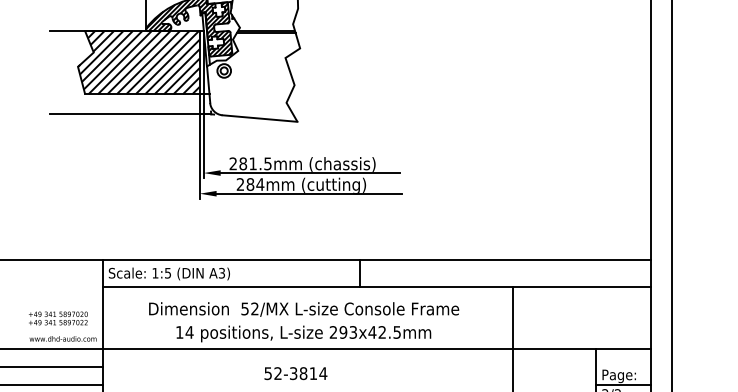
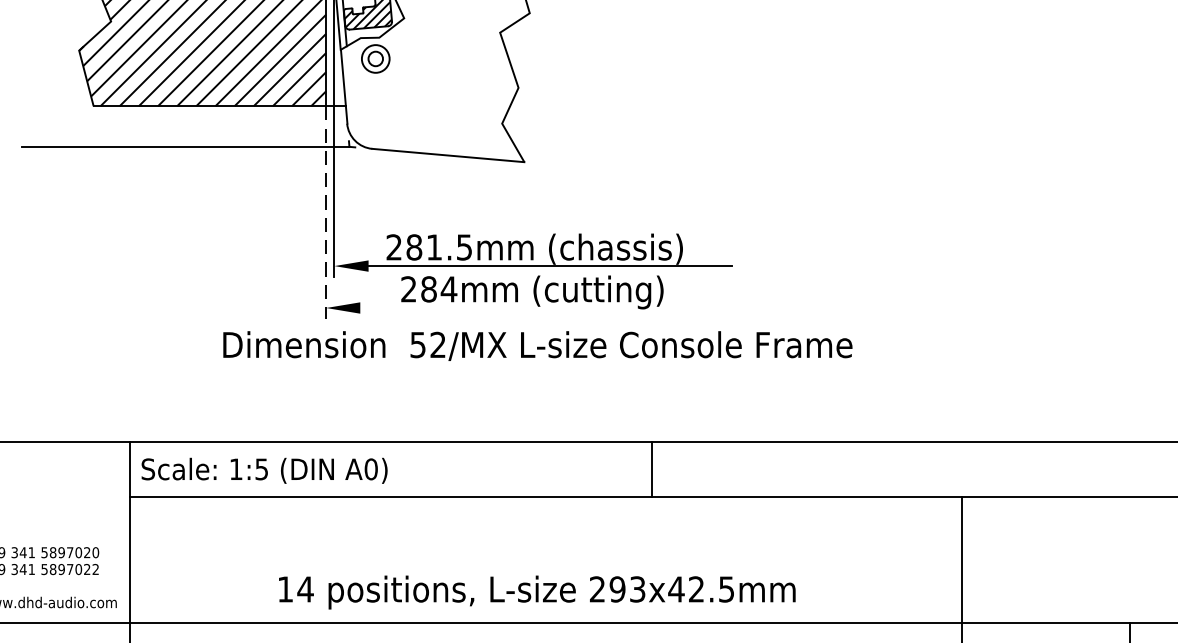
line: (199, 147) -> (325, 214), solid -> dashed
line: (308, 193) -> (546, 307), removed
text: (221, 273) -> (370, 469), A3) -> A0)
text: (304, 309) -> (538, 346), moved

